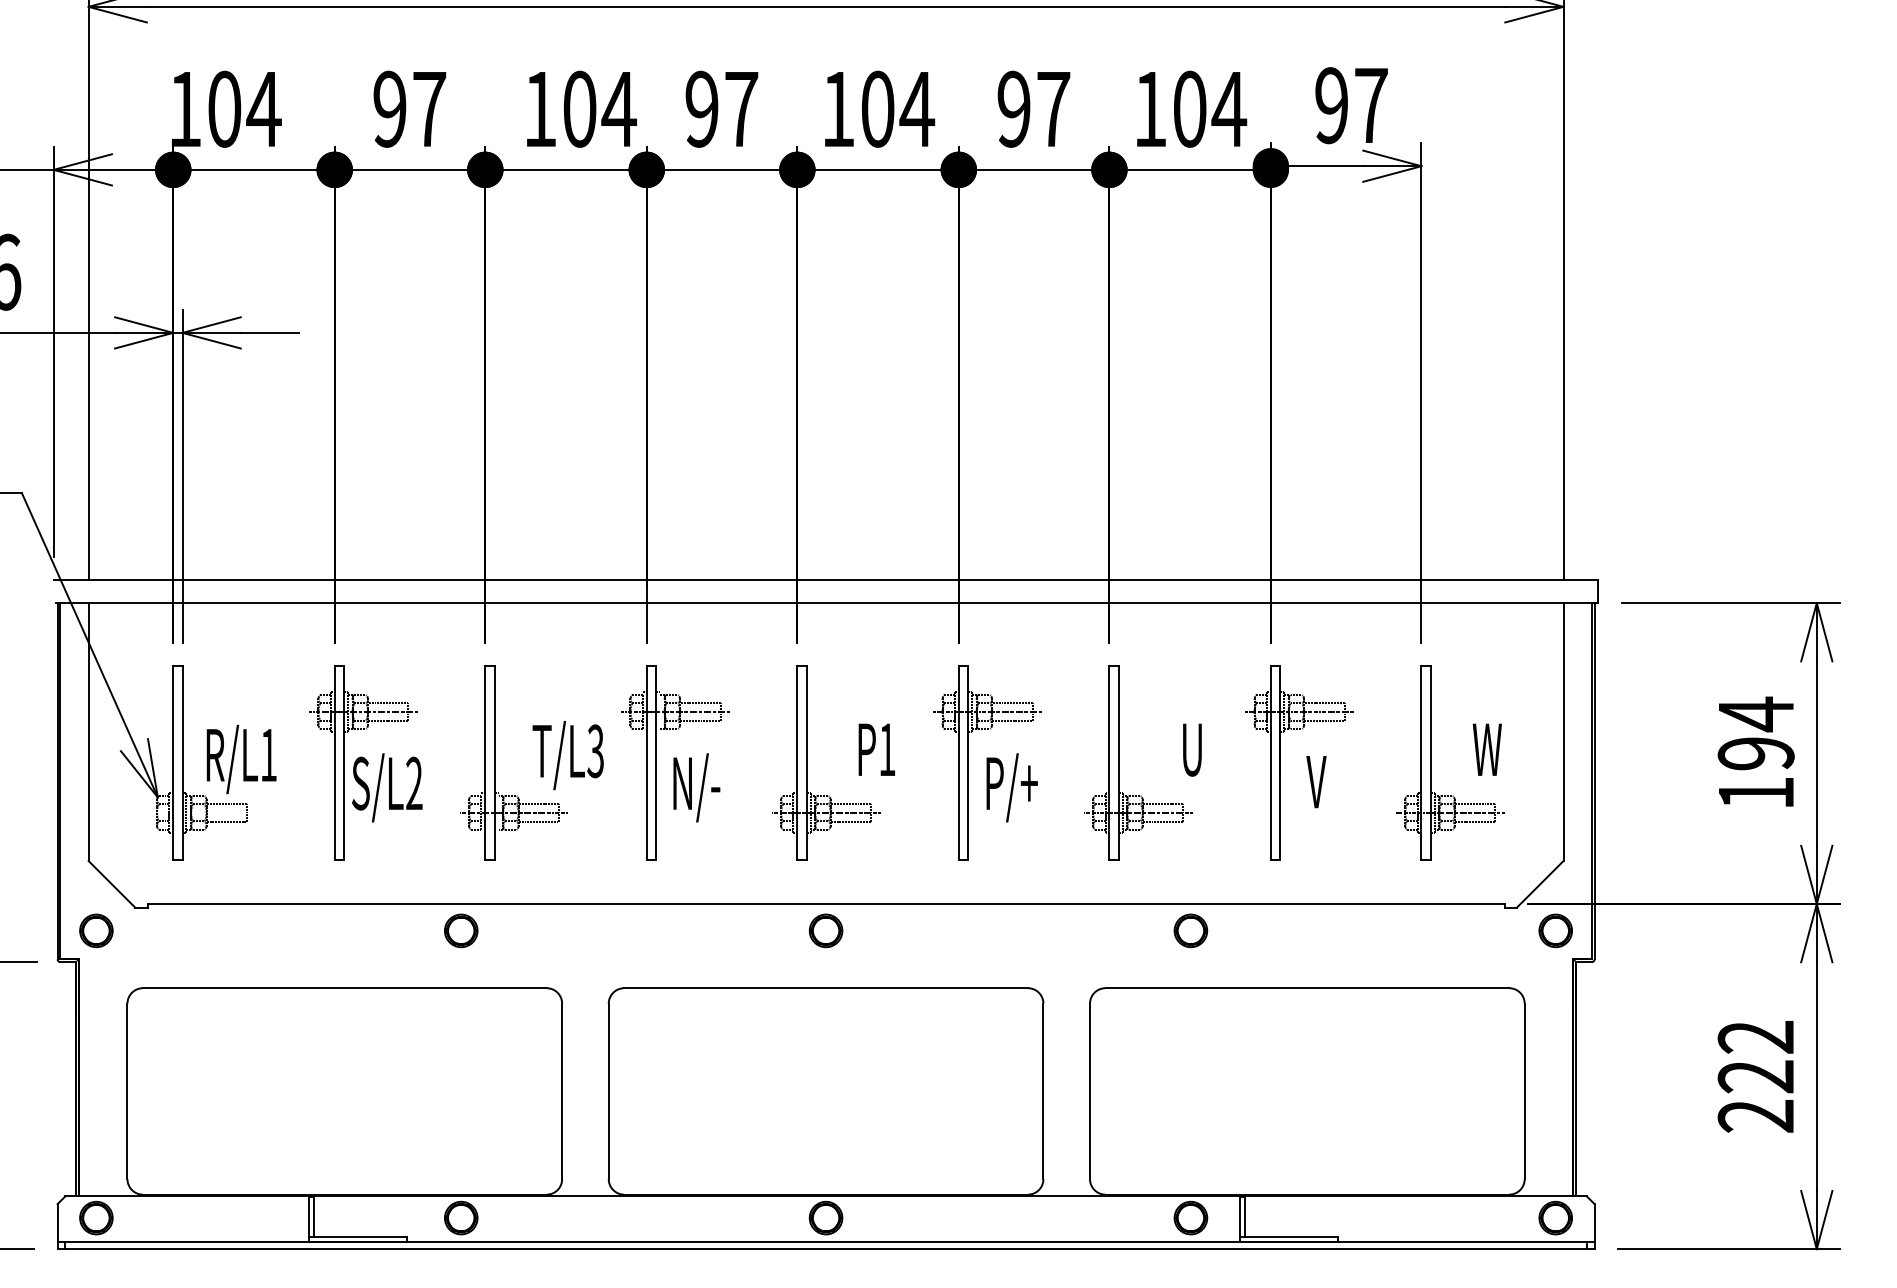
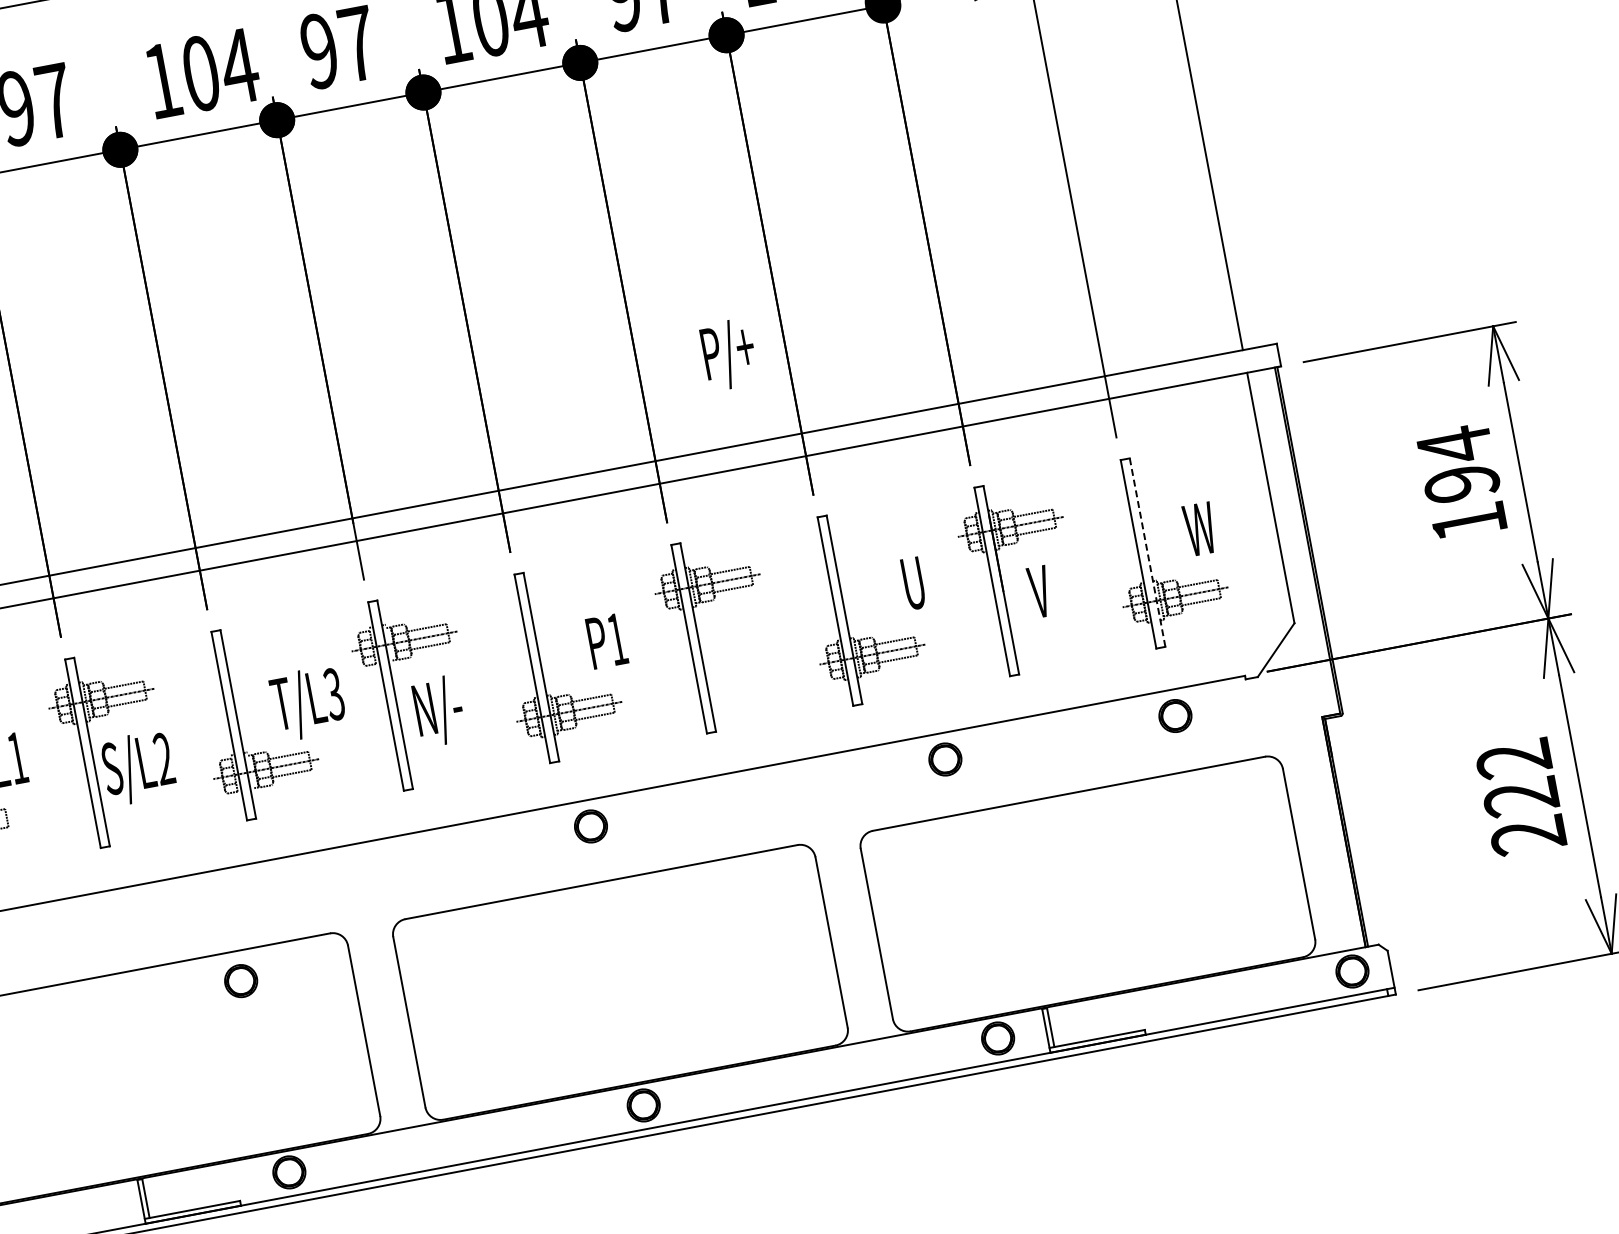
line: (1430, 763) -> (1147, 552), solid -> dashed
text: (1011, 787) -> (728, 354), moved
part: (461, 930) -> (241, 980), moved
part: (1555, 930) -> (1175, 715), moved

